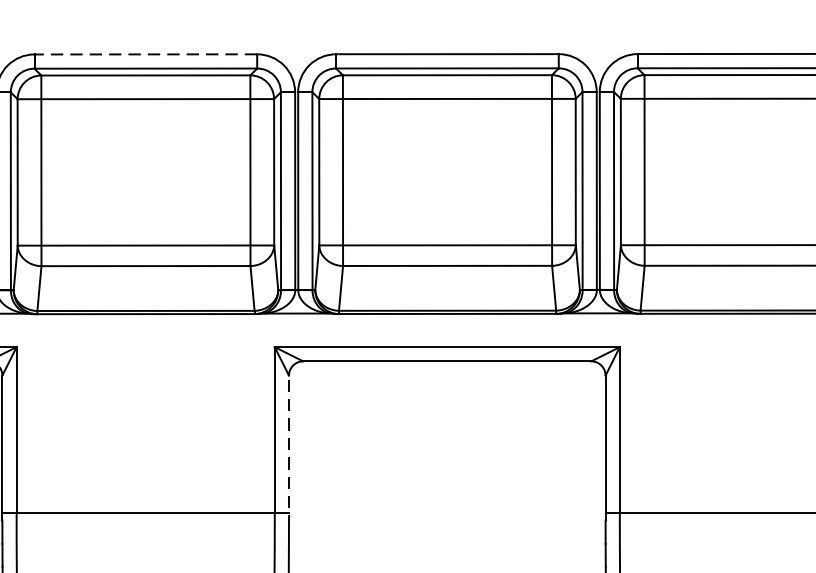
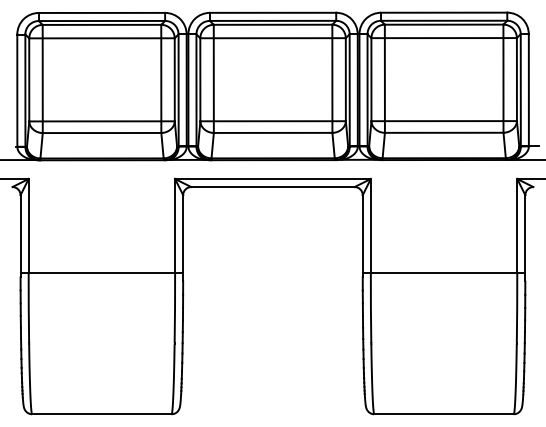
line: (145, 53) -> (101, 12), dashed -> solid
line: (289, 450) -> (183, 237), dashed -> solid

